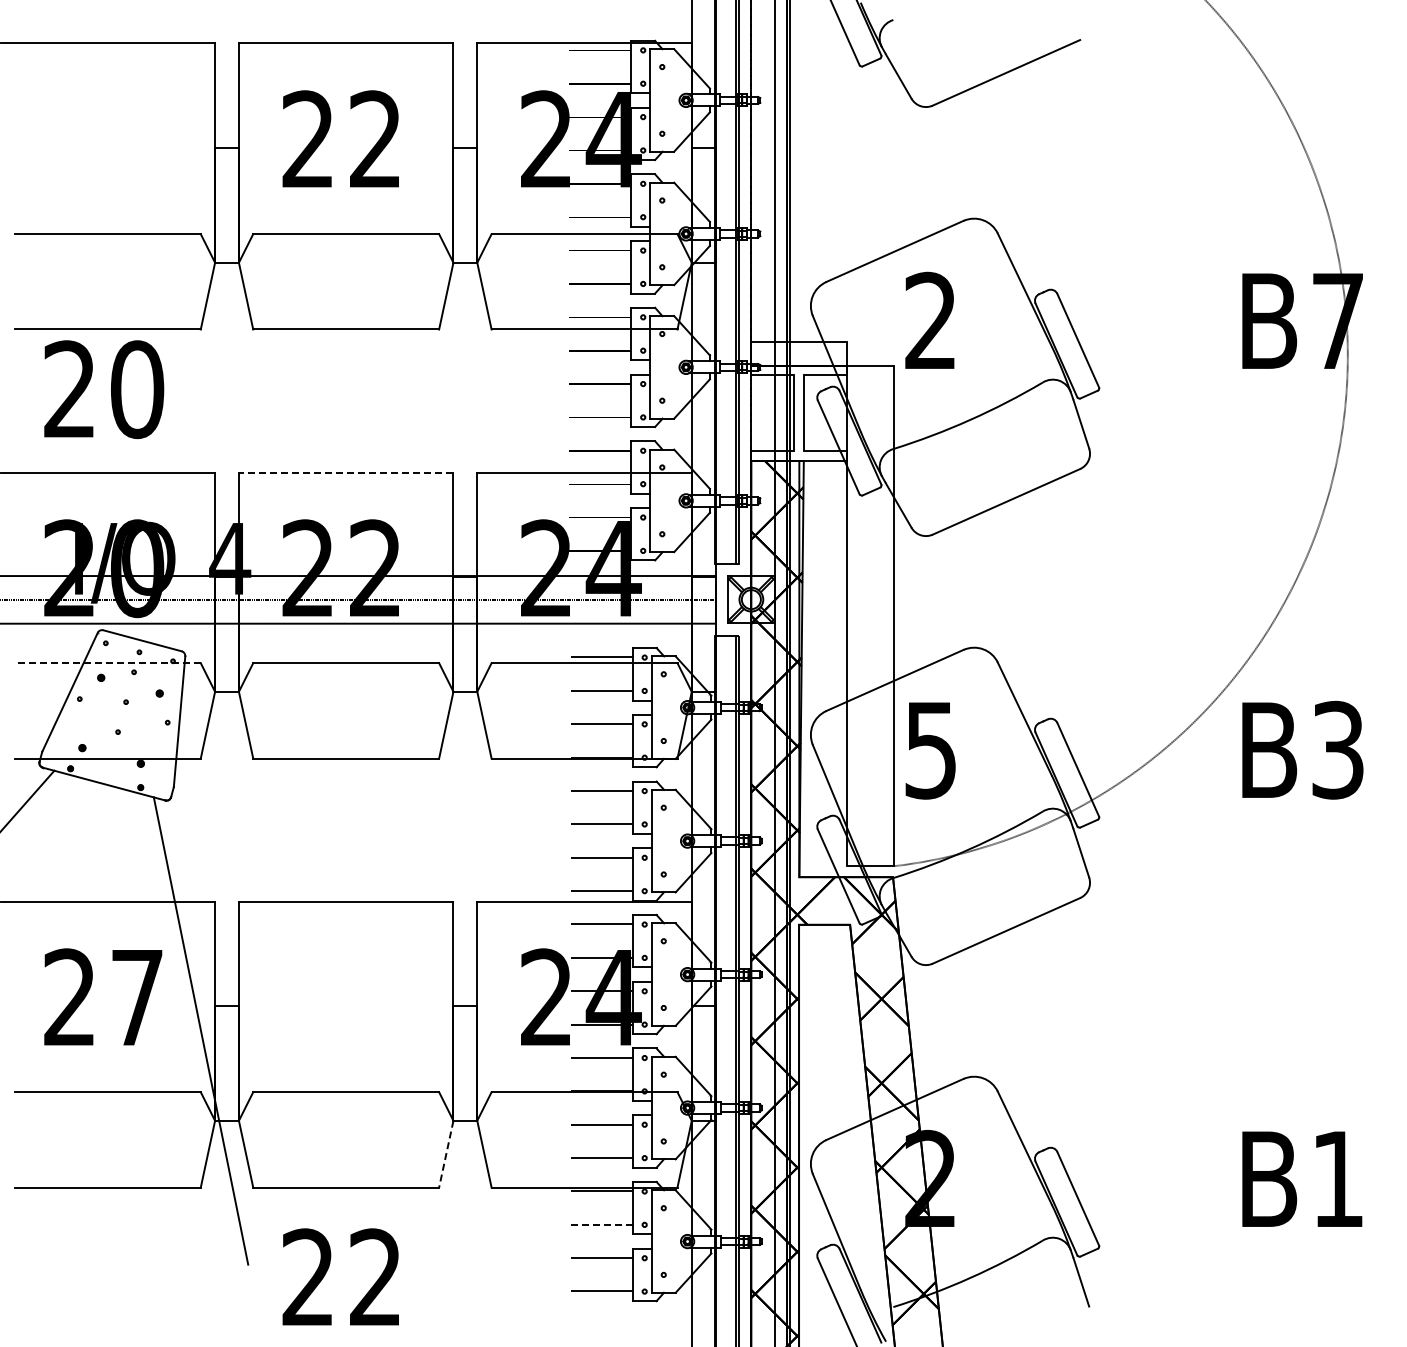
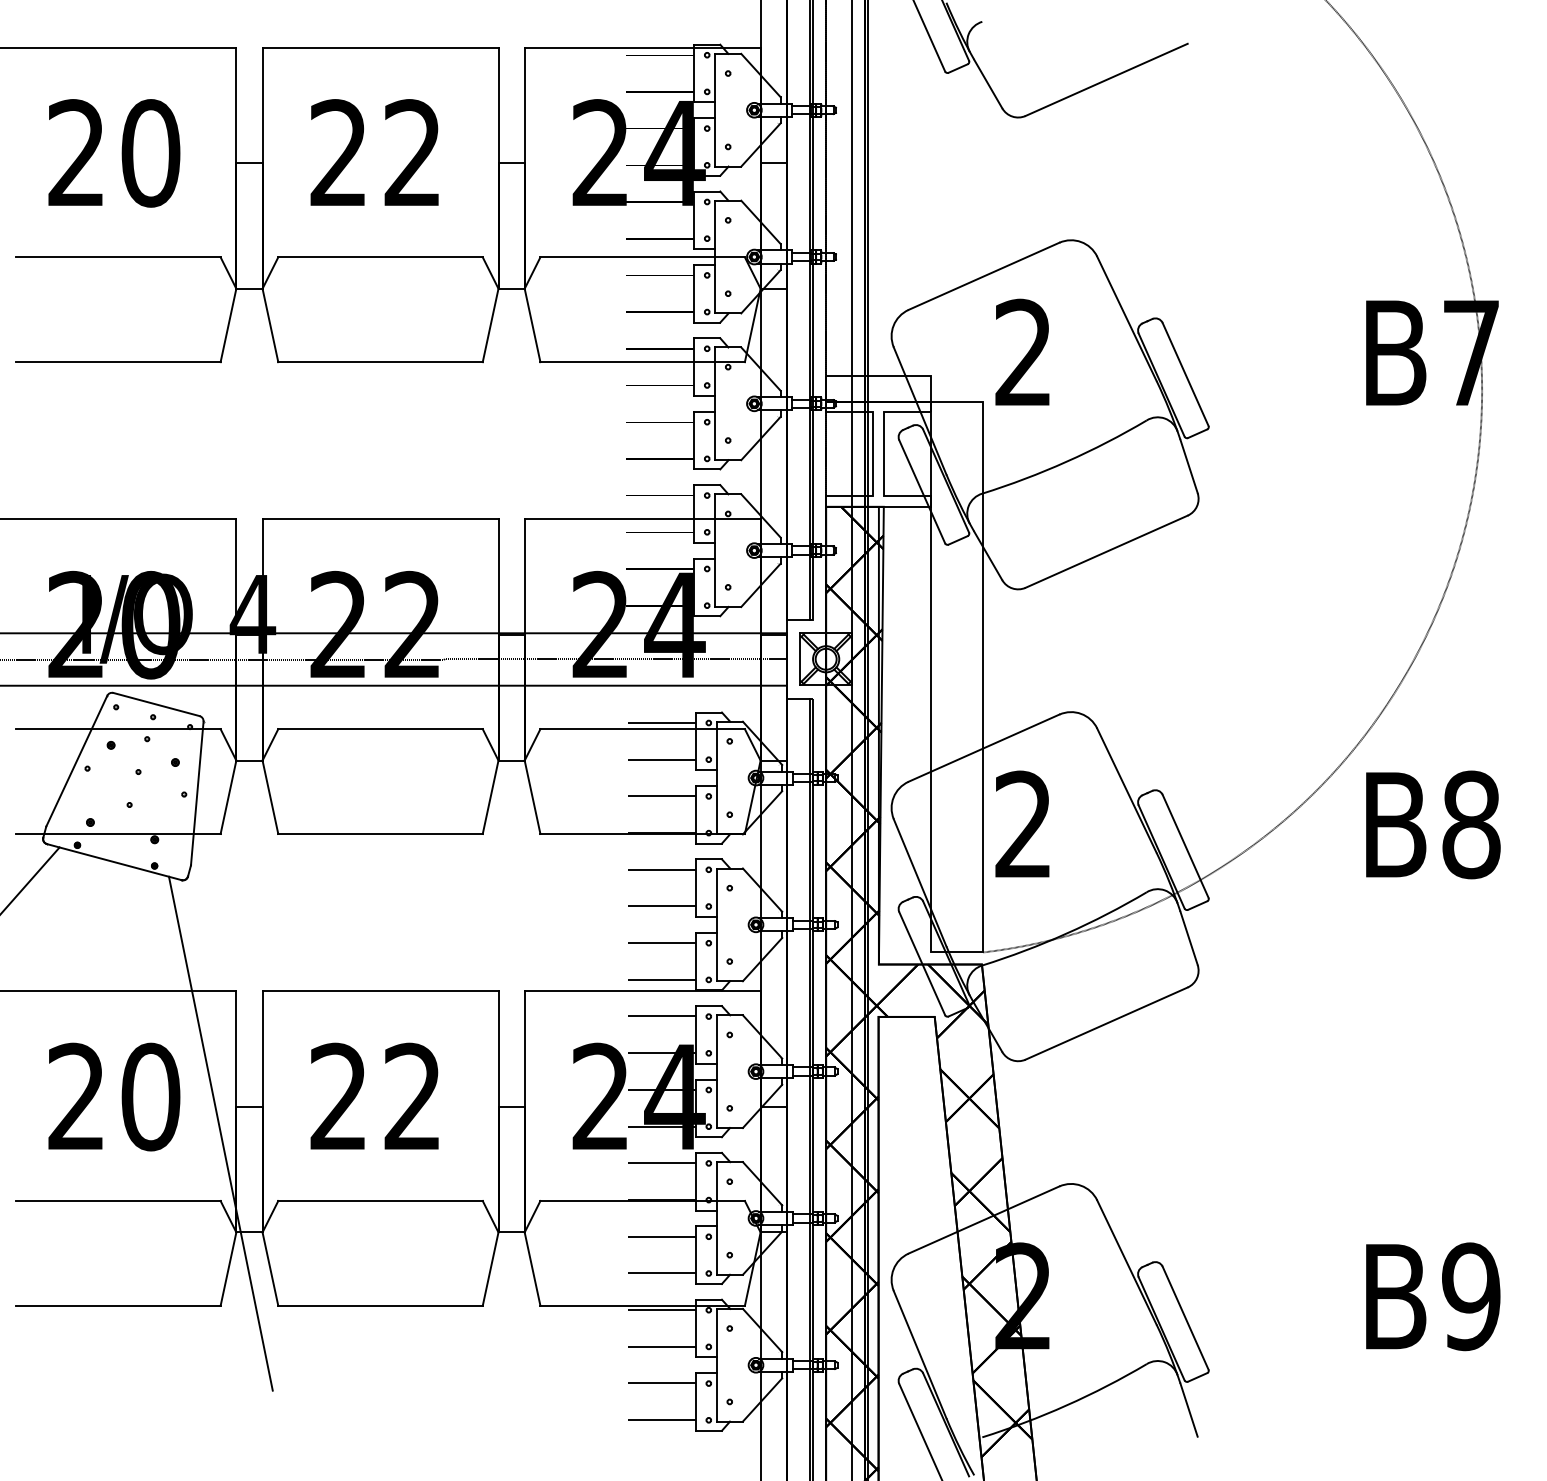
text: (104, 389) -> (114, 153), moved
line: (345, 472) -> (379, 519), dashed -> solid
line: (107, 663) -> (118, 729), dashed -> solid
text: (930, 749) -> (1023, 824), 5 -> 2
text: (1337, 749) -> (1470, 824), B3 -> B8
text: (137, 997) -> (151, 1096), 27 -> 20
line: (446, 1154) -> (490, 1269), dashed -> solid
text: (1337, 1178) -> (1470, 1295), B1 -> B9
line: (602, 1224) -> (662, 1346), dashed -> solid
text: (340, 1276) -> (374, 1095), moved

